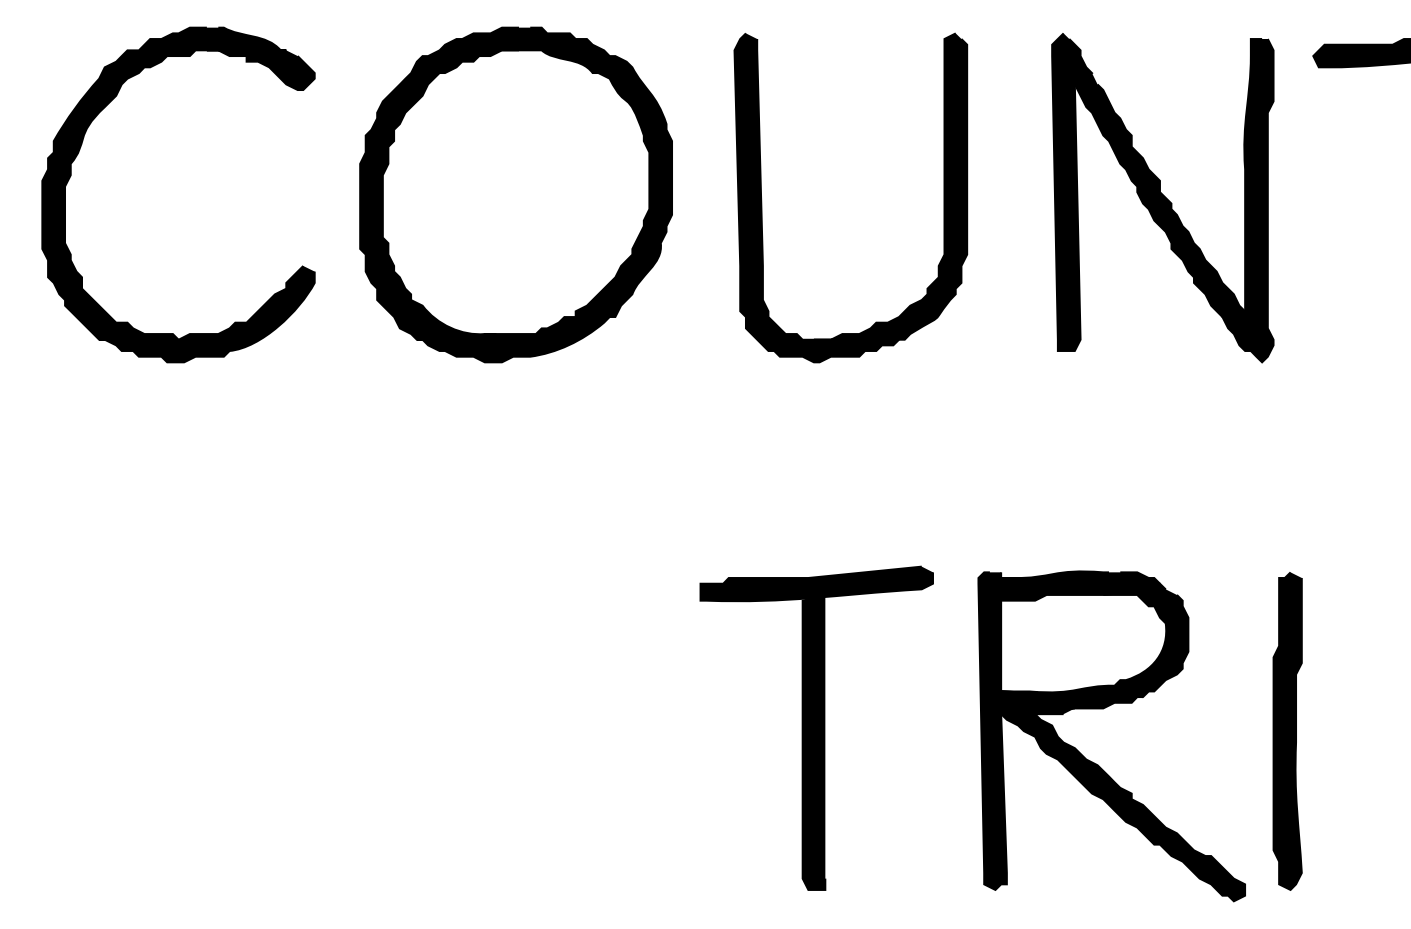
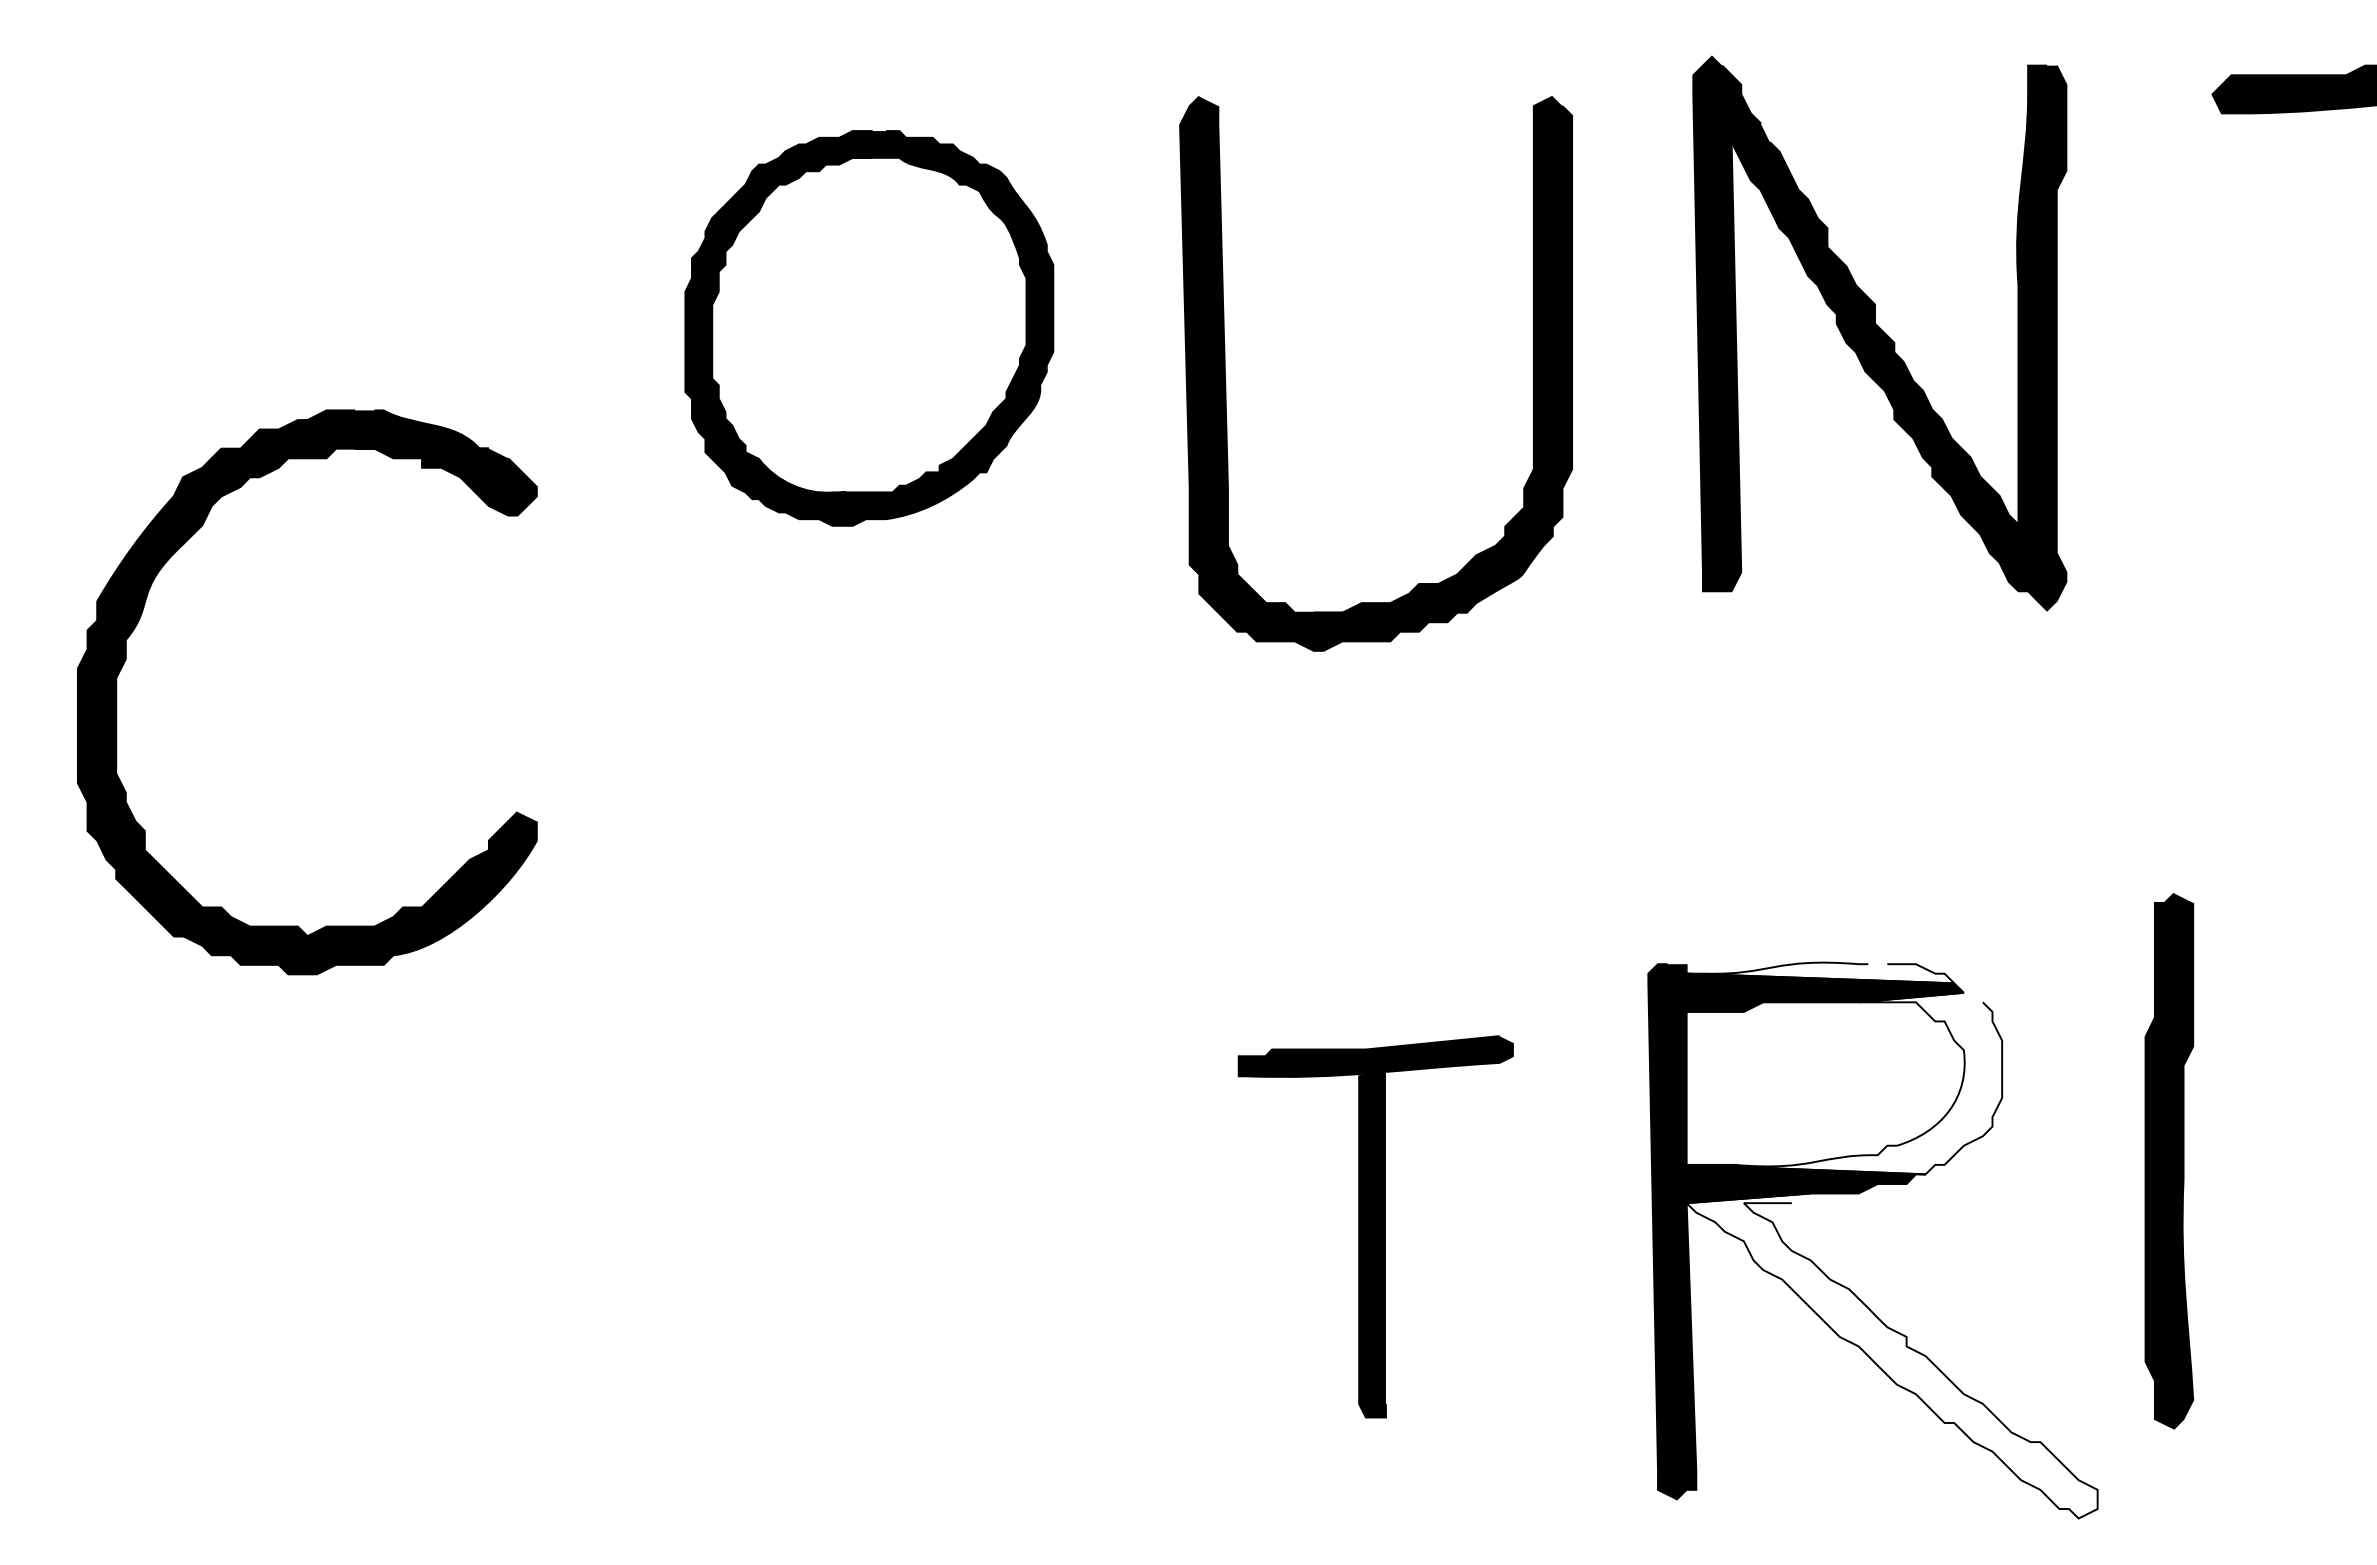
part: (79, 152) -> (140, 620), moved
part: (515, 194) -> (868, 327), size x0.7
part: (1162, 198) -> (1879, 334), moved
part: (762, 199) -> (1227, 376), moved
fill: (1080, 577) -> (1820, 972), removed
fill: (1094, 643) -> (1843, 1084), removed
part: (816, 727) -> (1375, 1225), size x0.7
part: (1287, 731) -> (2169, 1161), moved
fill: (1123, 804) -> (1892, 1355), removed

